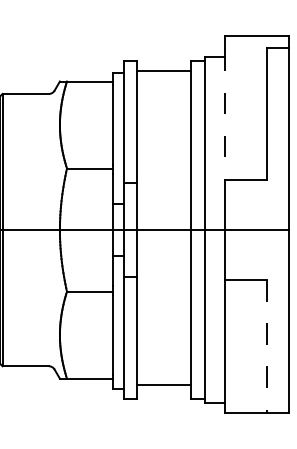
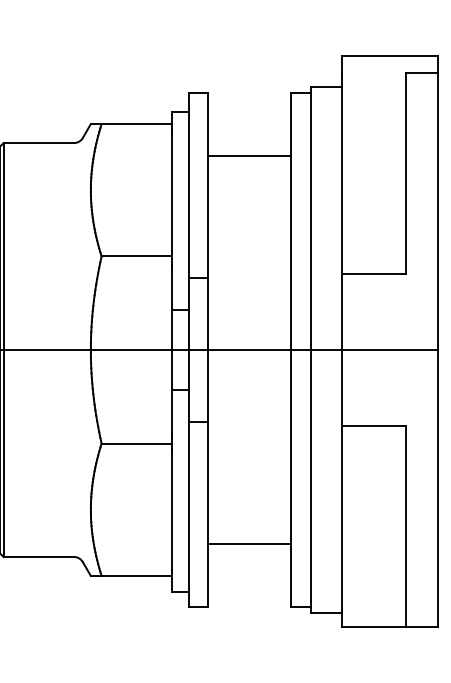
line: (164, 70) -> (249, 156), moved
line: (225, 115) -> (342, 175), dashed -> solid
line: (267, 346) -> (406, 526), dashed -> solid
line: (164, 384) -> (249, 543), moved

